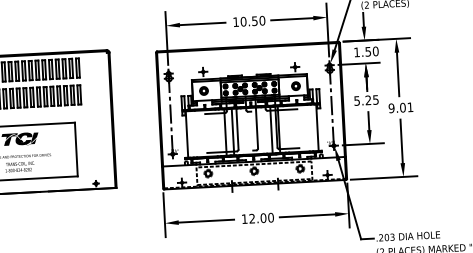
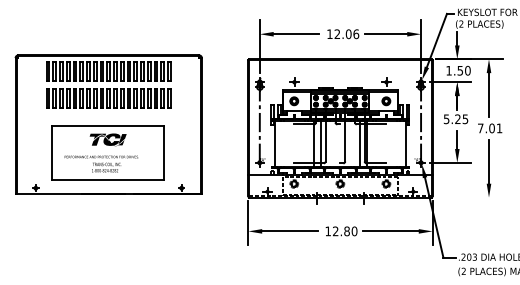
text: (252, 21) -> (346, 34), 10.50 -> 12.06
text: (391, 108) -> (480, 128), 9.01 -> 7.01
line: (384, 177) -> (469, 197), removed
text: (262, 217) -> (346, 230), 12.00 -> 12.80

